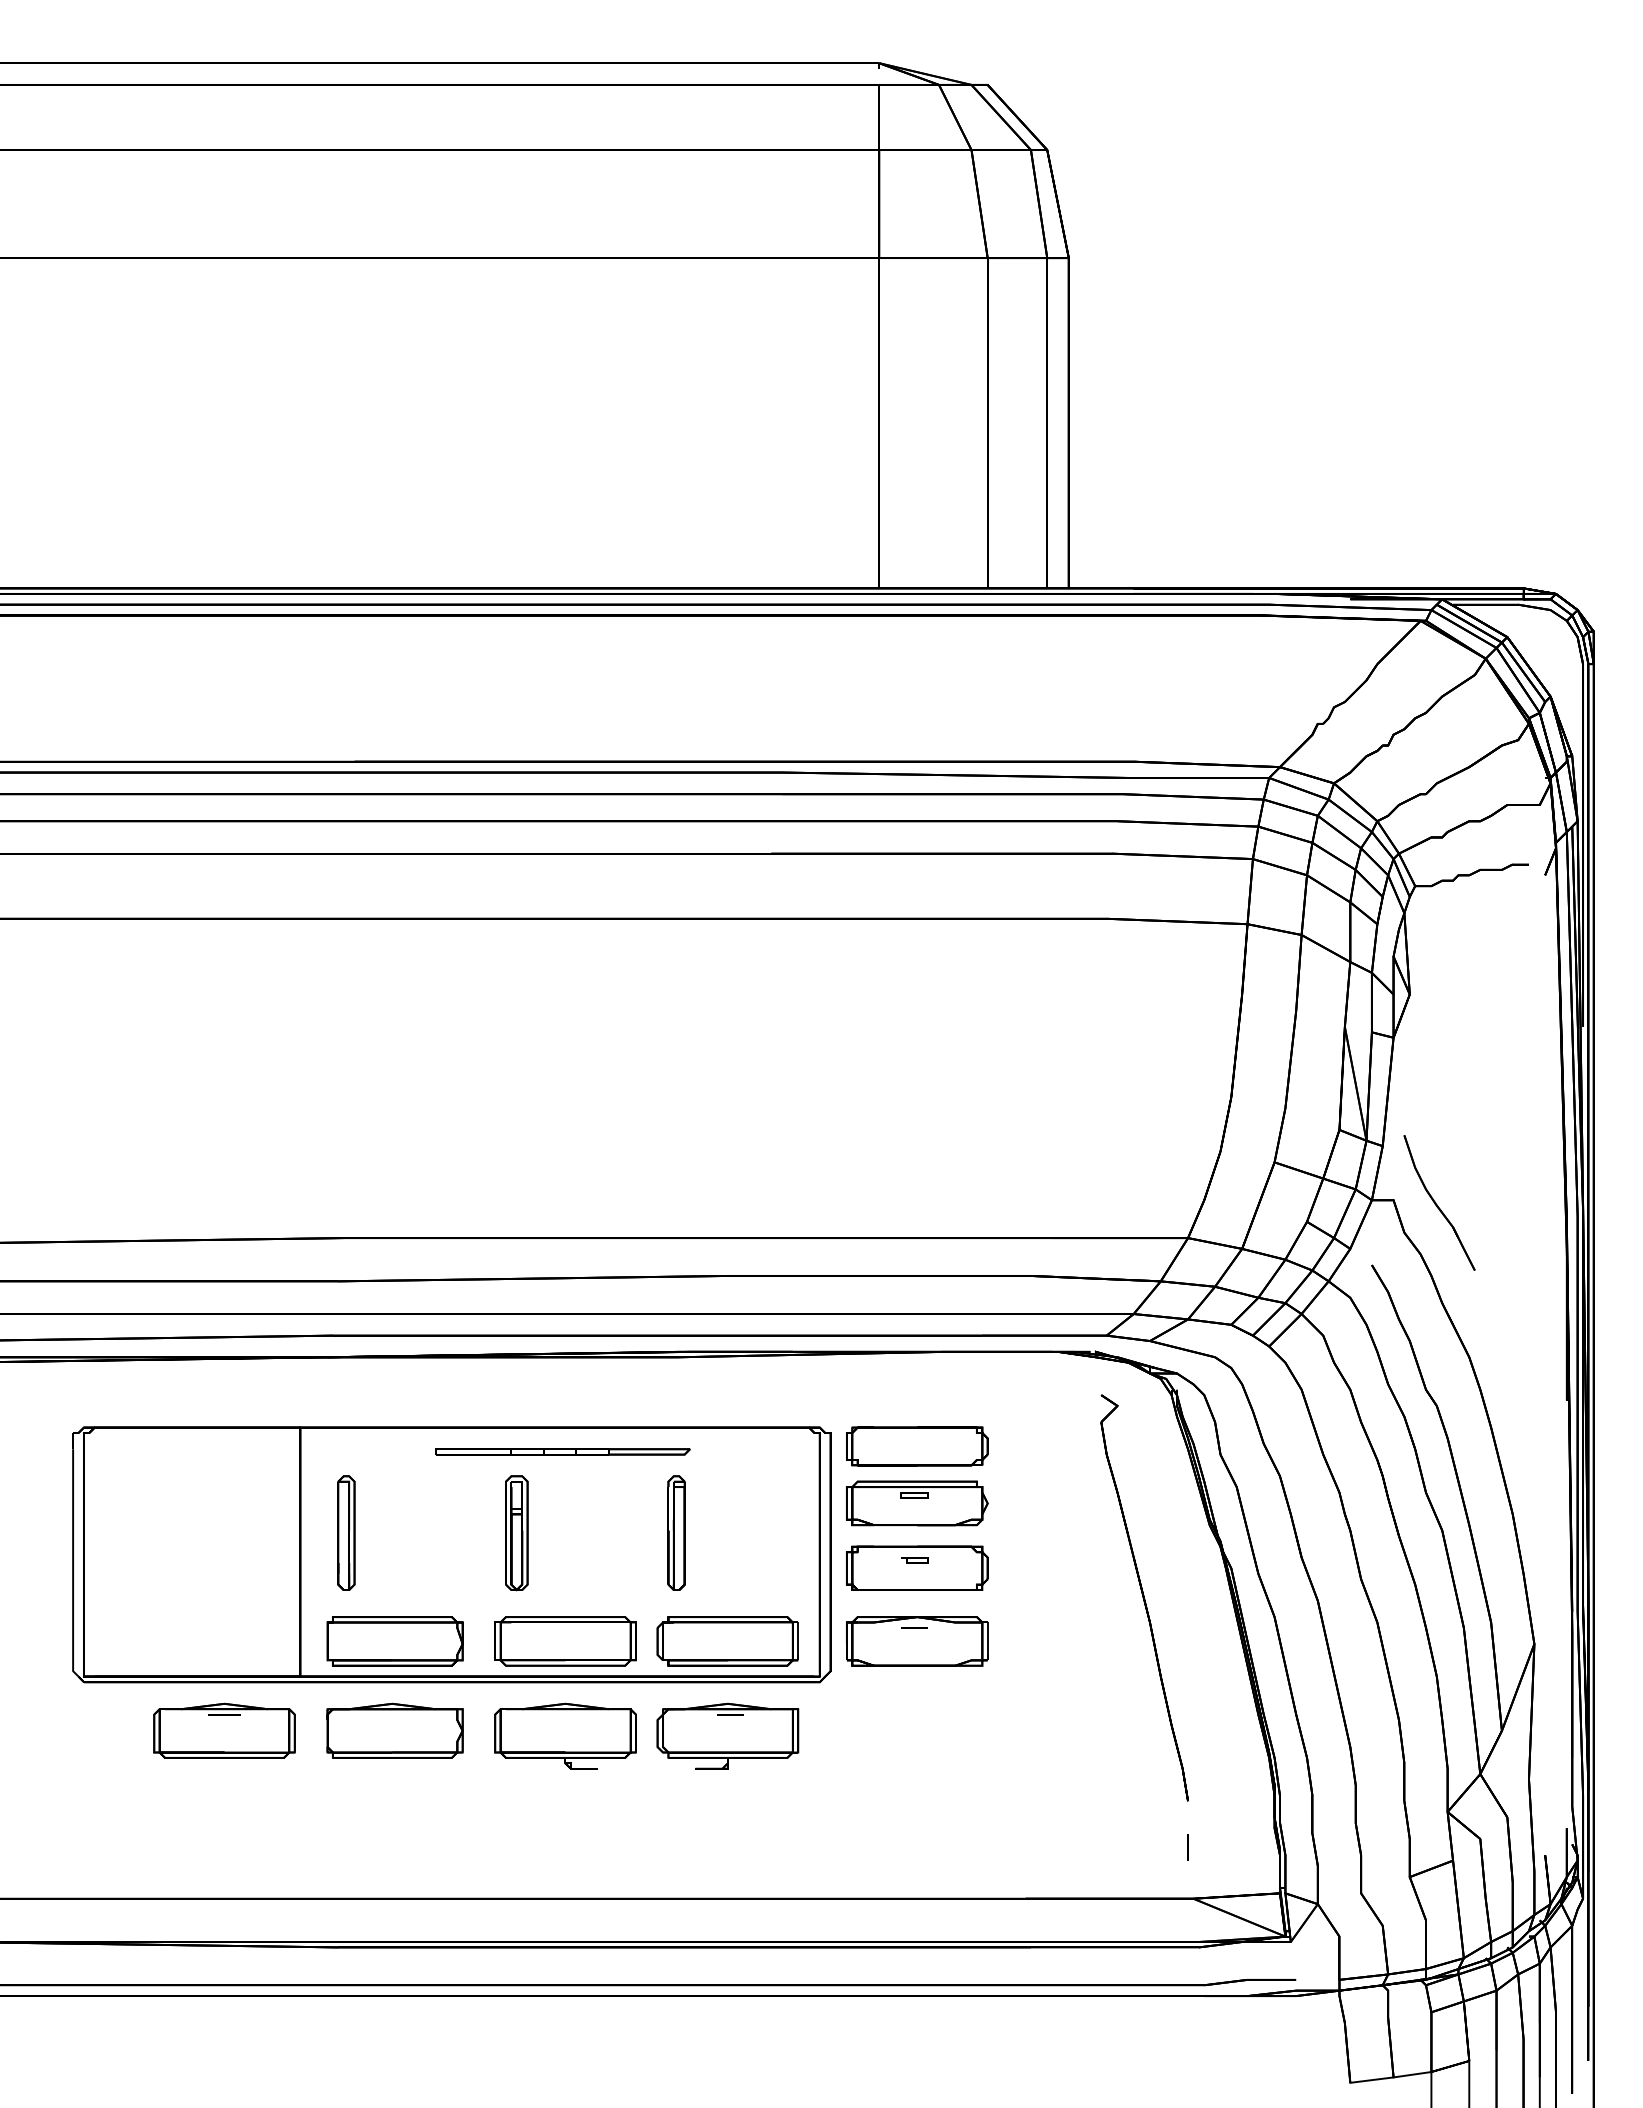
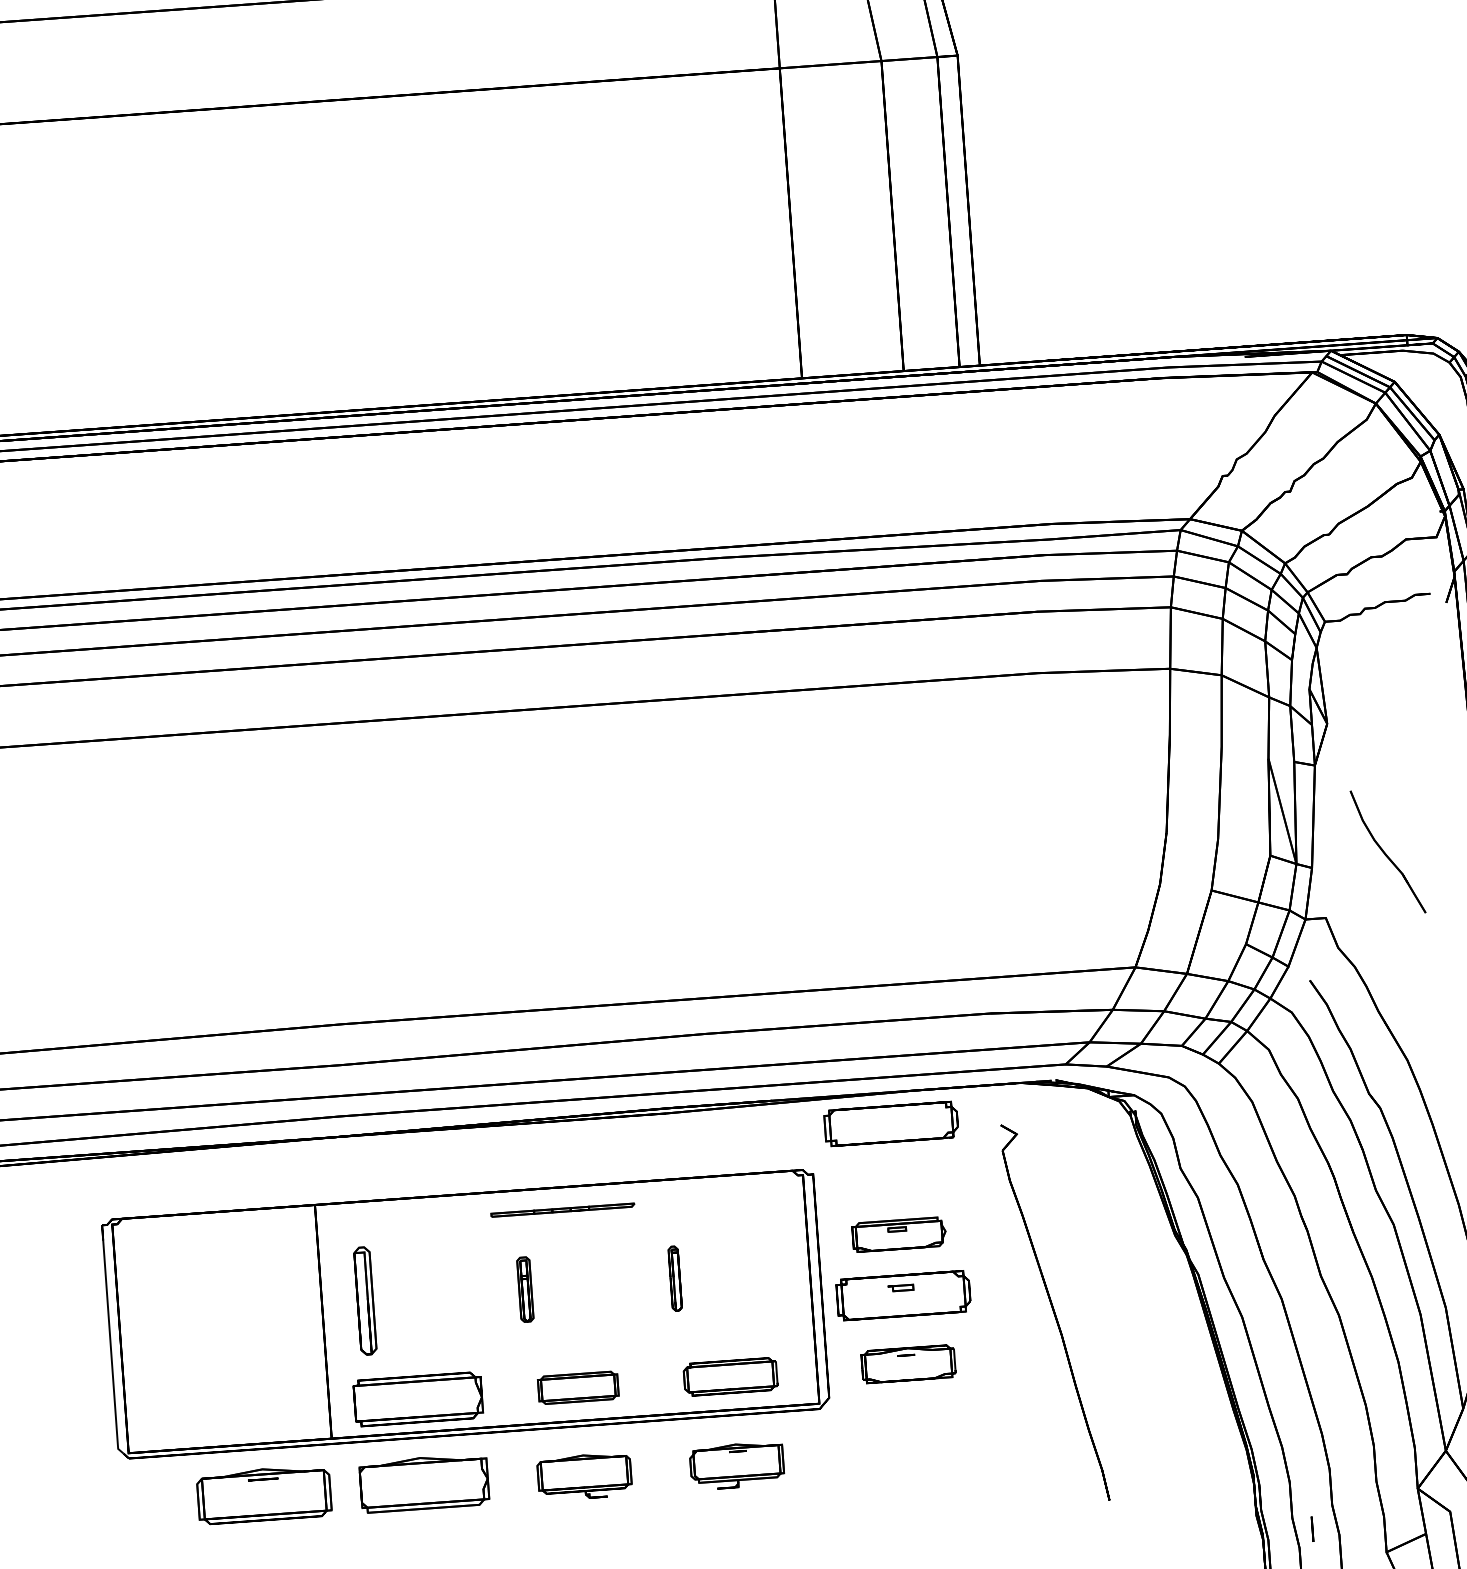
part: (1439, 1202) -> (1387, 851), moved
part: (917, 1446) -> (891, 1123), moved
part: (562, 1451) -> (562, 1209), size x0.6
part: (917, 1503) -> (899, 1234), size x0.7
part: (676, 1532) -> (675, 1278), size x0.6
part: (516, 1533) -> (525, 1289), size x0.6
part: (1144, 1597) -> (1054, 1312), moved
part: (565, 1641) -> (578, 1387), size x0.6
part: (727, 1641) -> (730, 1377), size x0.7
part: (917, 1641) -> (908, 1364), size x0.7
part: (565, 1735) -> (584, 1476), size x0.7
part: (727, 1735) -> (736, 1465), size x0.7
line: (1187, 1847) -> (1312, 1529), moved

